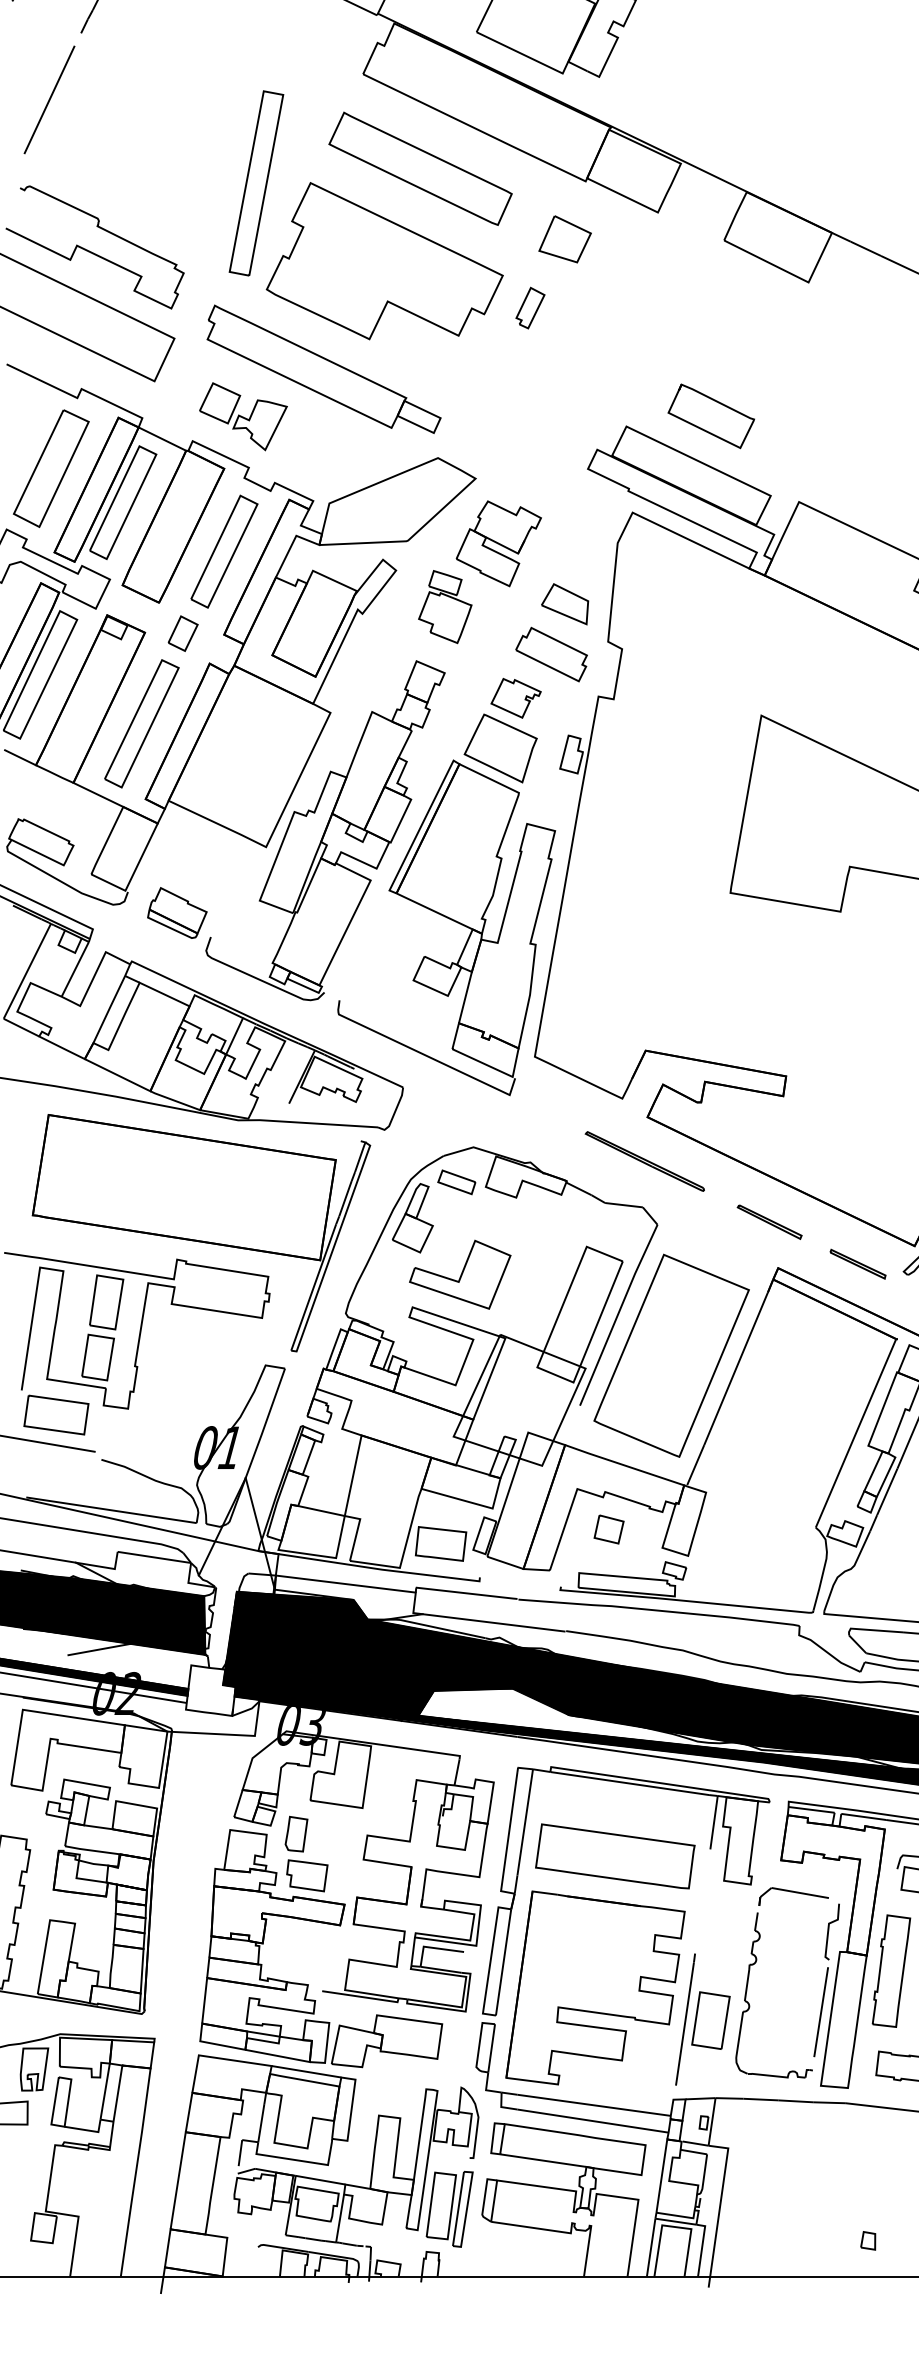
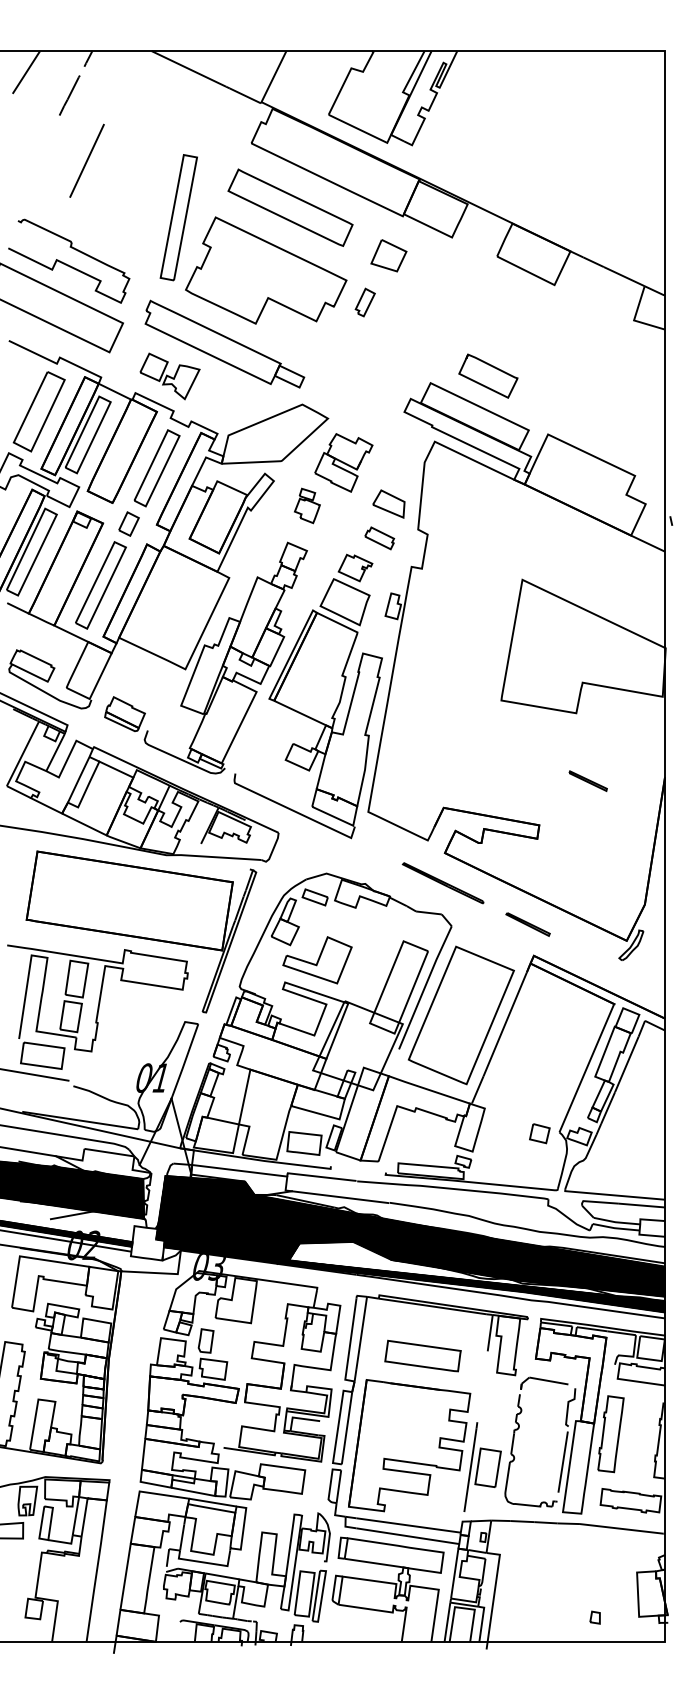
line: (48, 99) -> (86, 160), moved
part: (445, 606) -> (307, 505), size x0.7
part: (551, 654) -> (379, 538), size x0.6
part: (856, 1263) -> (587, 780), moved
part: (608, 1529) -> (539, 1133), moved
part: (614, 1855) -> (422, 1355), size x0.7

